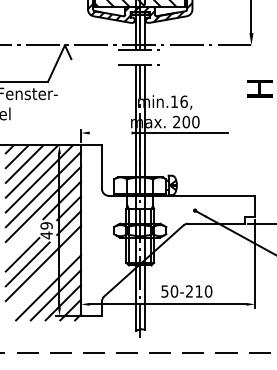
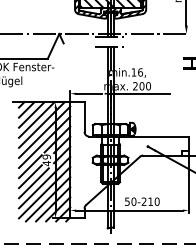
line: (109, 132) -> (89, 93), added
line: (22, 239) -> (30, 166), added
line: (43, 277) -> (44, 192), added

